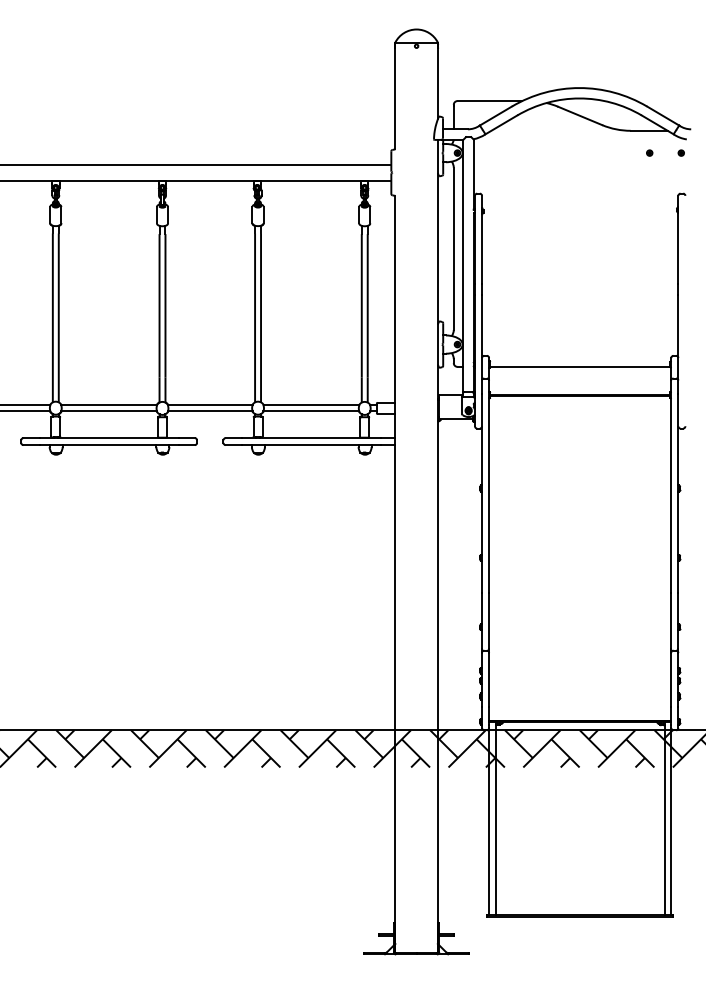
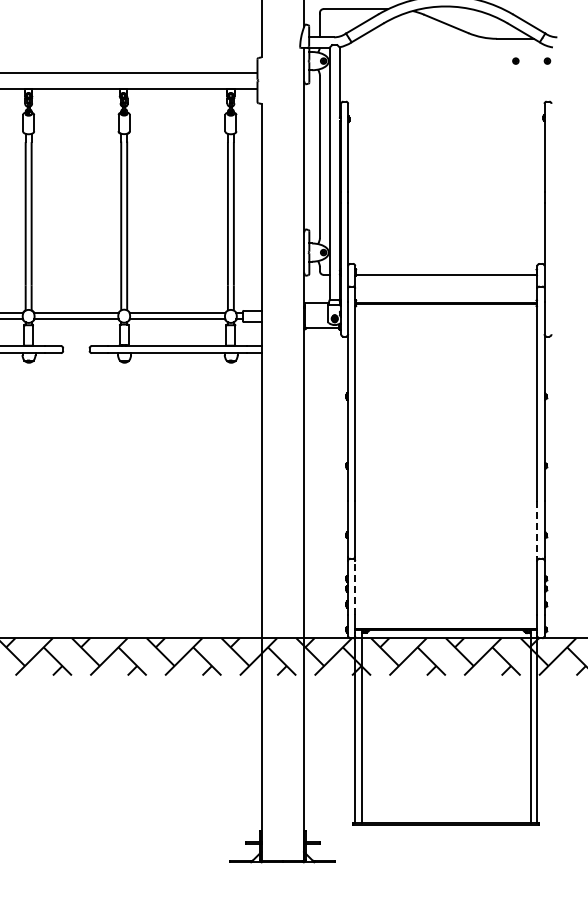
line: (671, 620) -> (537, 528), solid -> dashed
line: (489, 679) -> (355, 587), solid -> dashed

